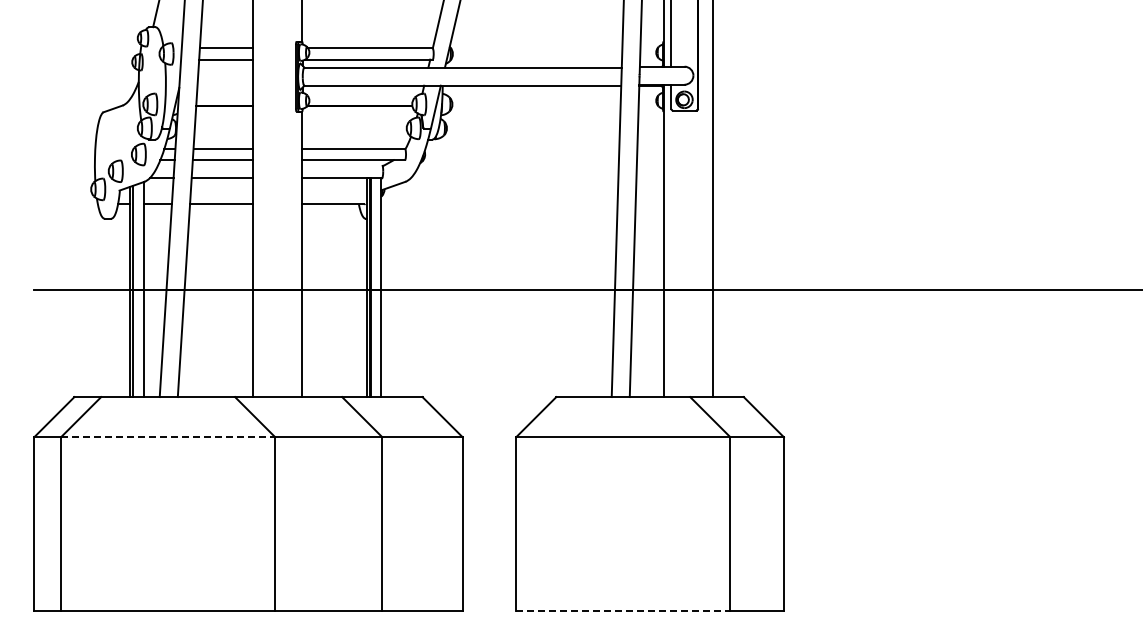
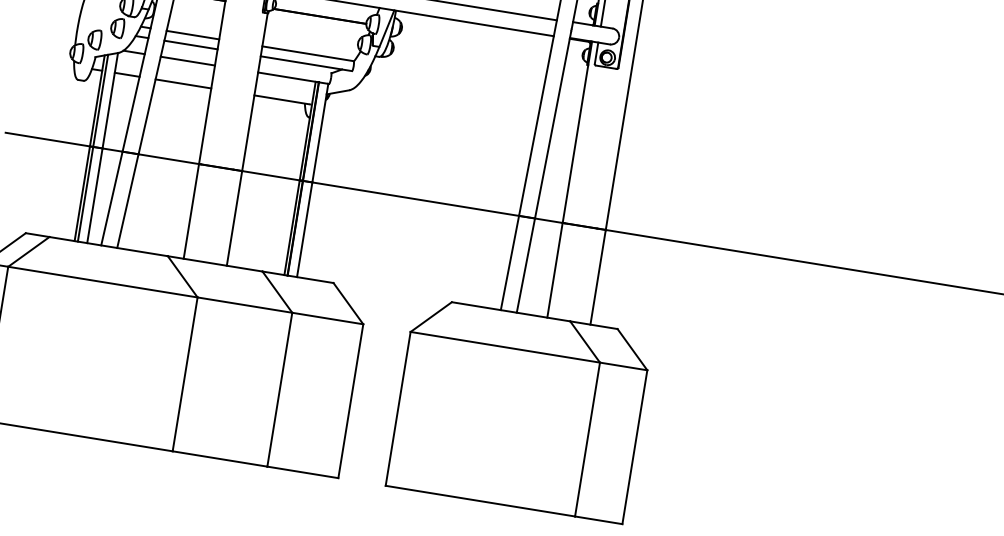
line: (168, 437) -> (103, 282), dashed -> solid
line: (623, 611) -> (480, 501), dashed -> solid

